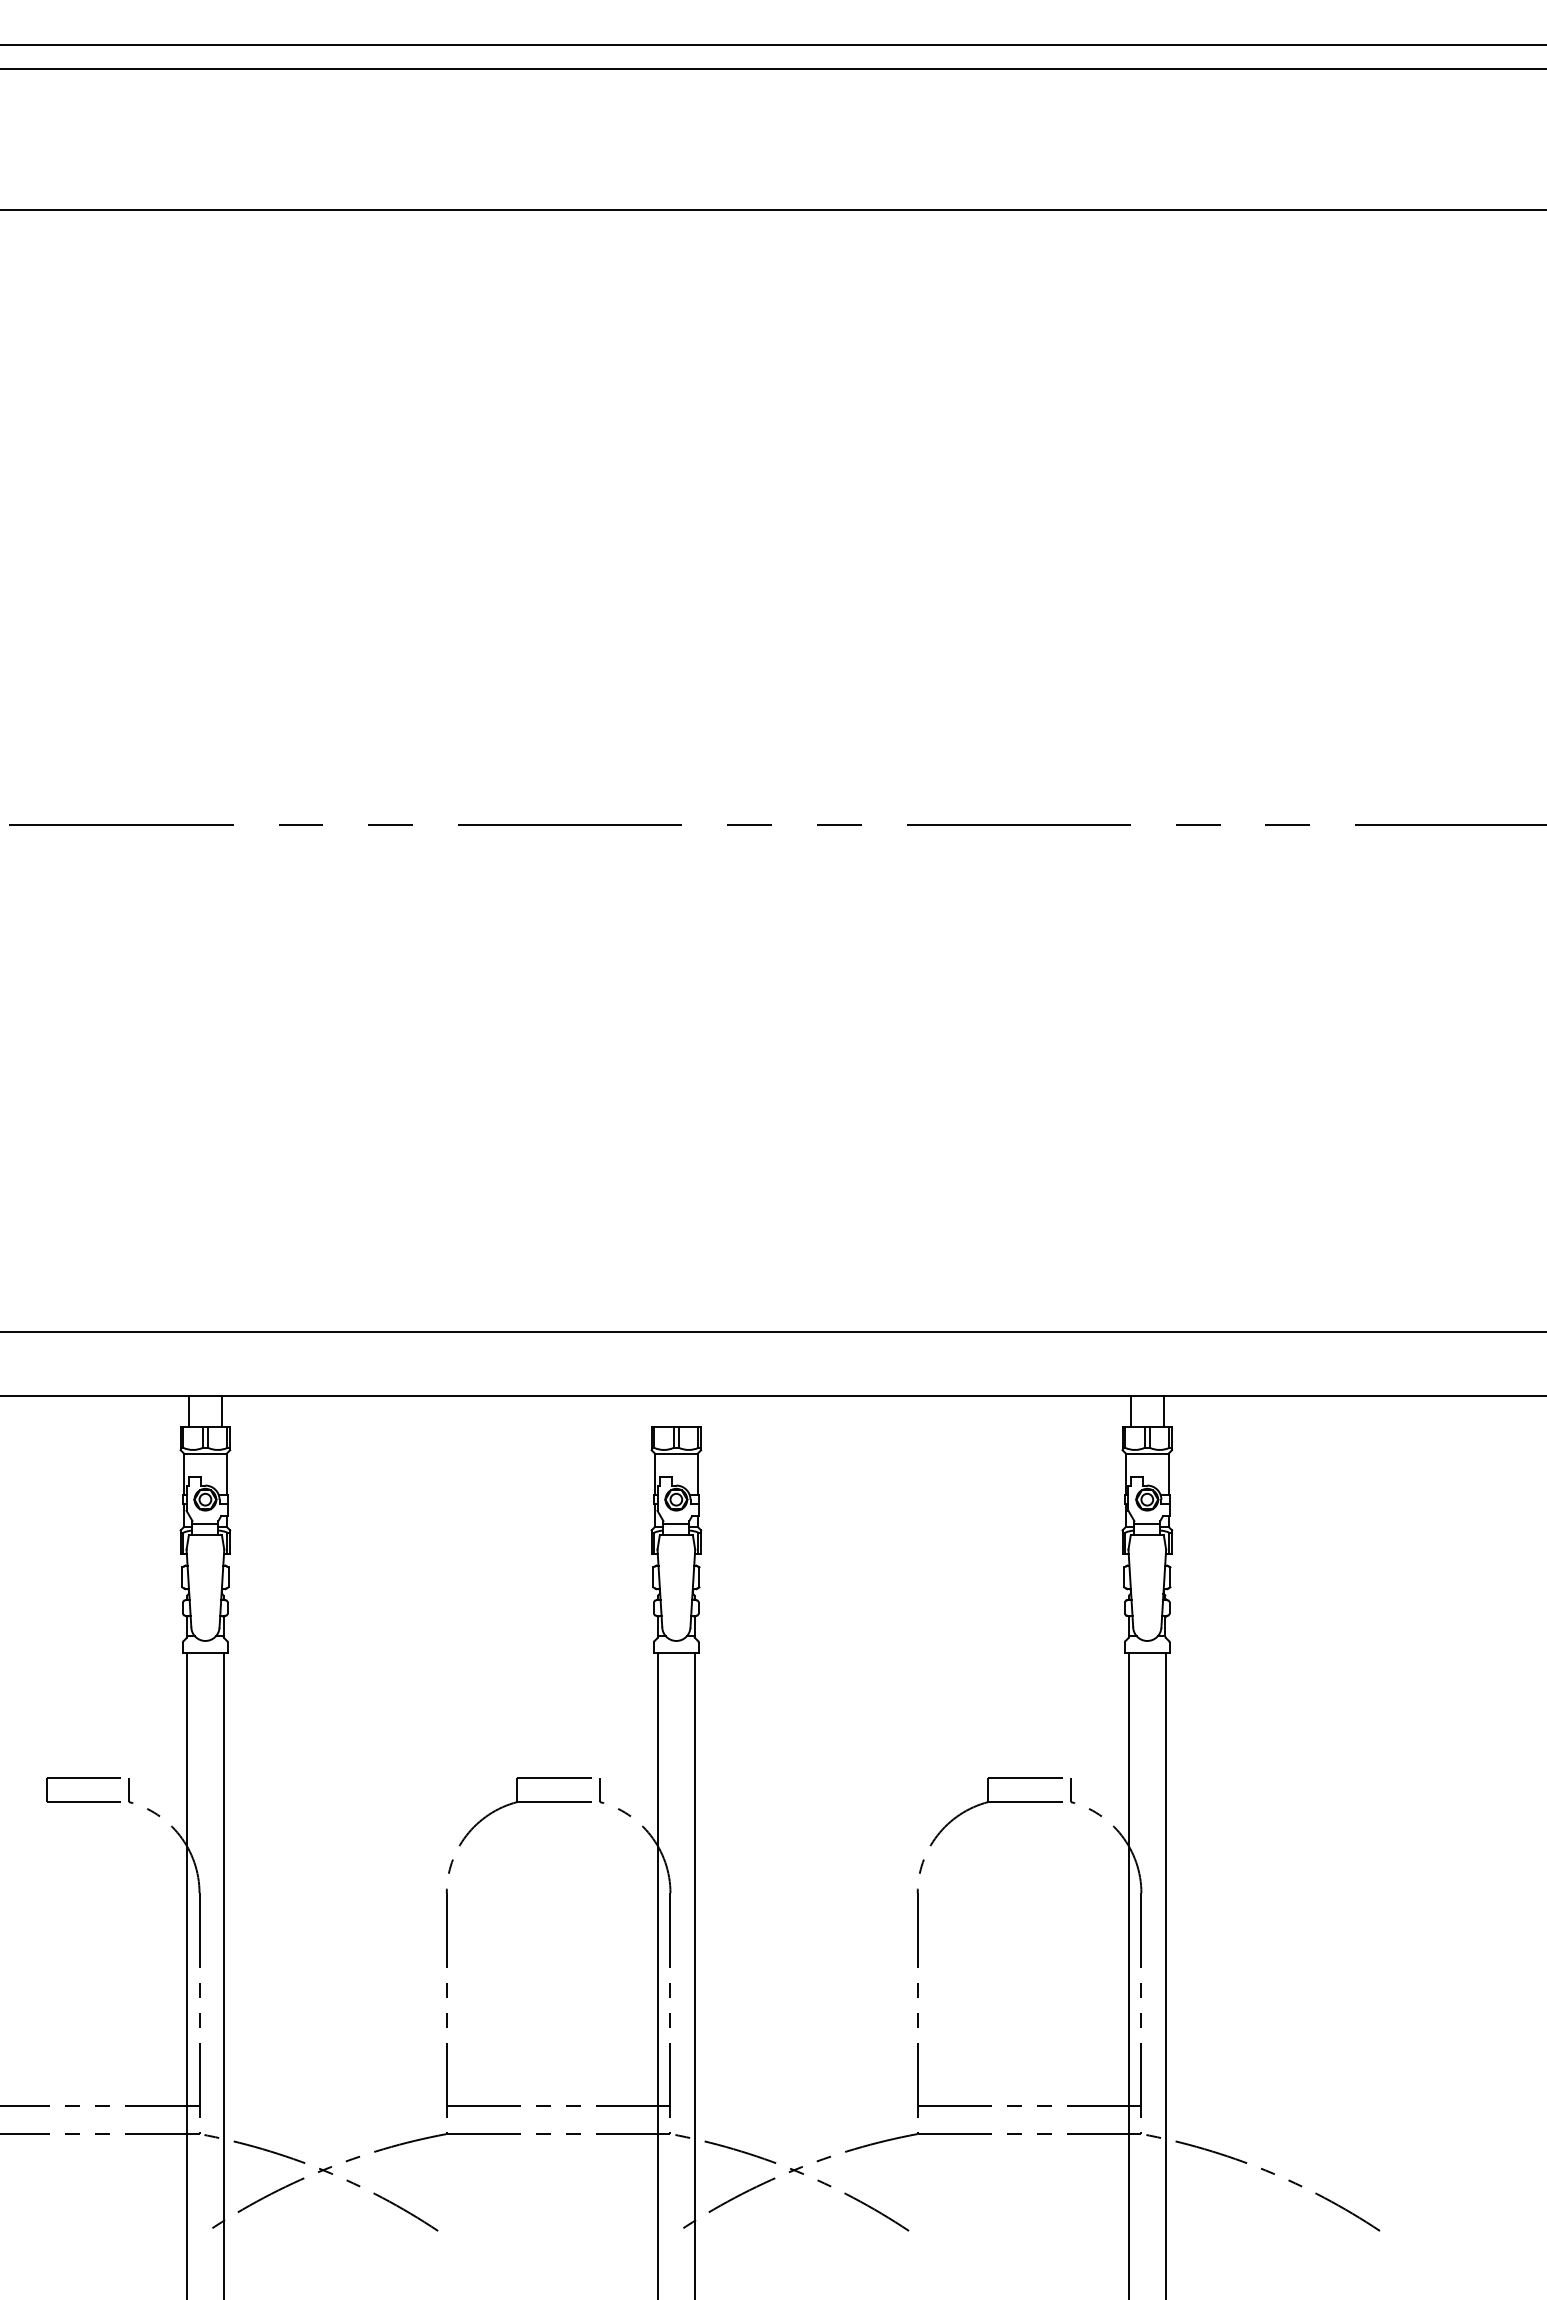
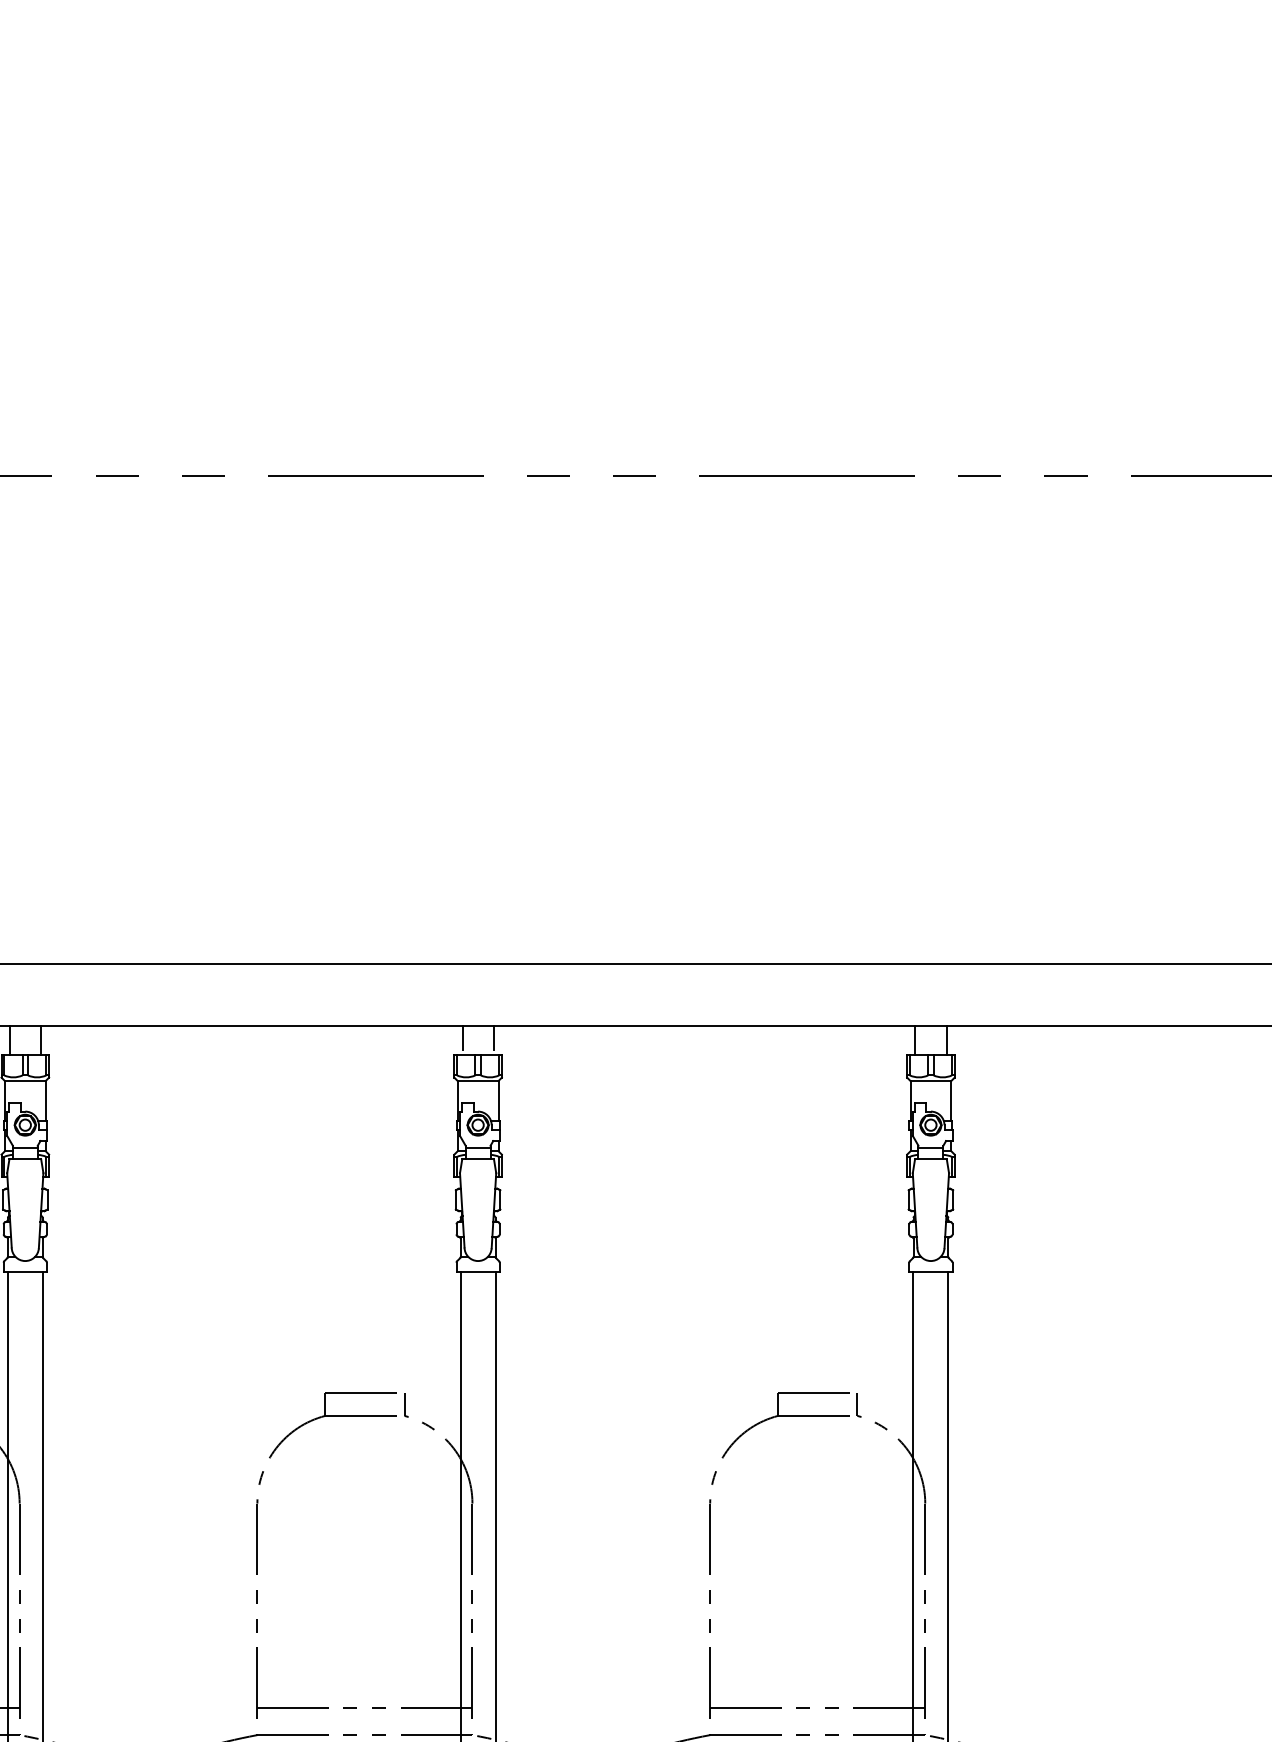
line: (660, 1408) -> (462, 1037), added
line: (692, 1408) -> (493, 1037), added

